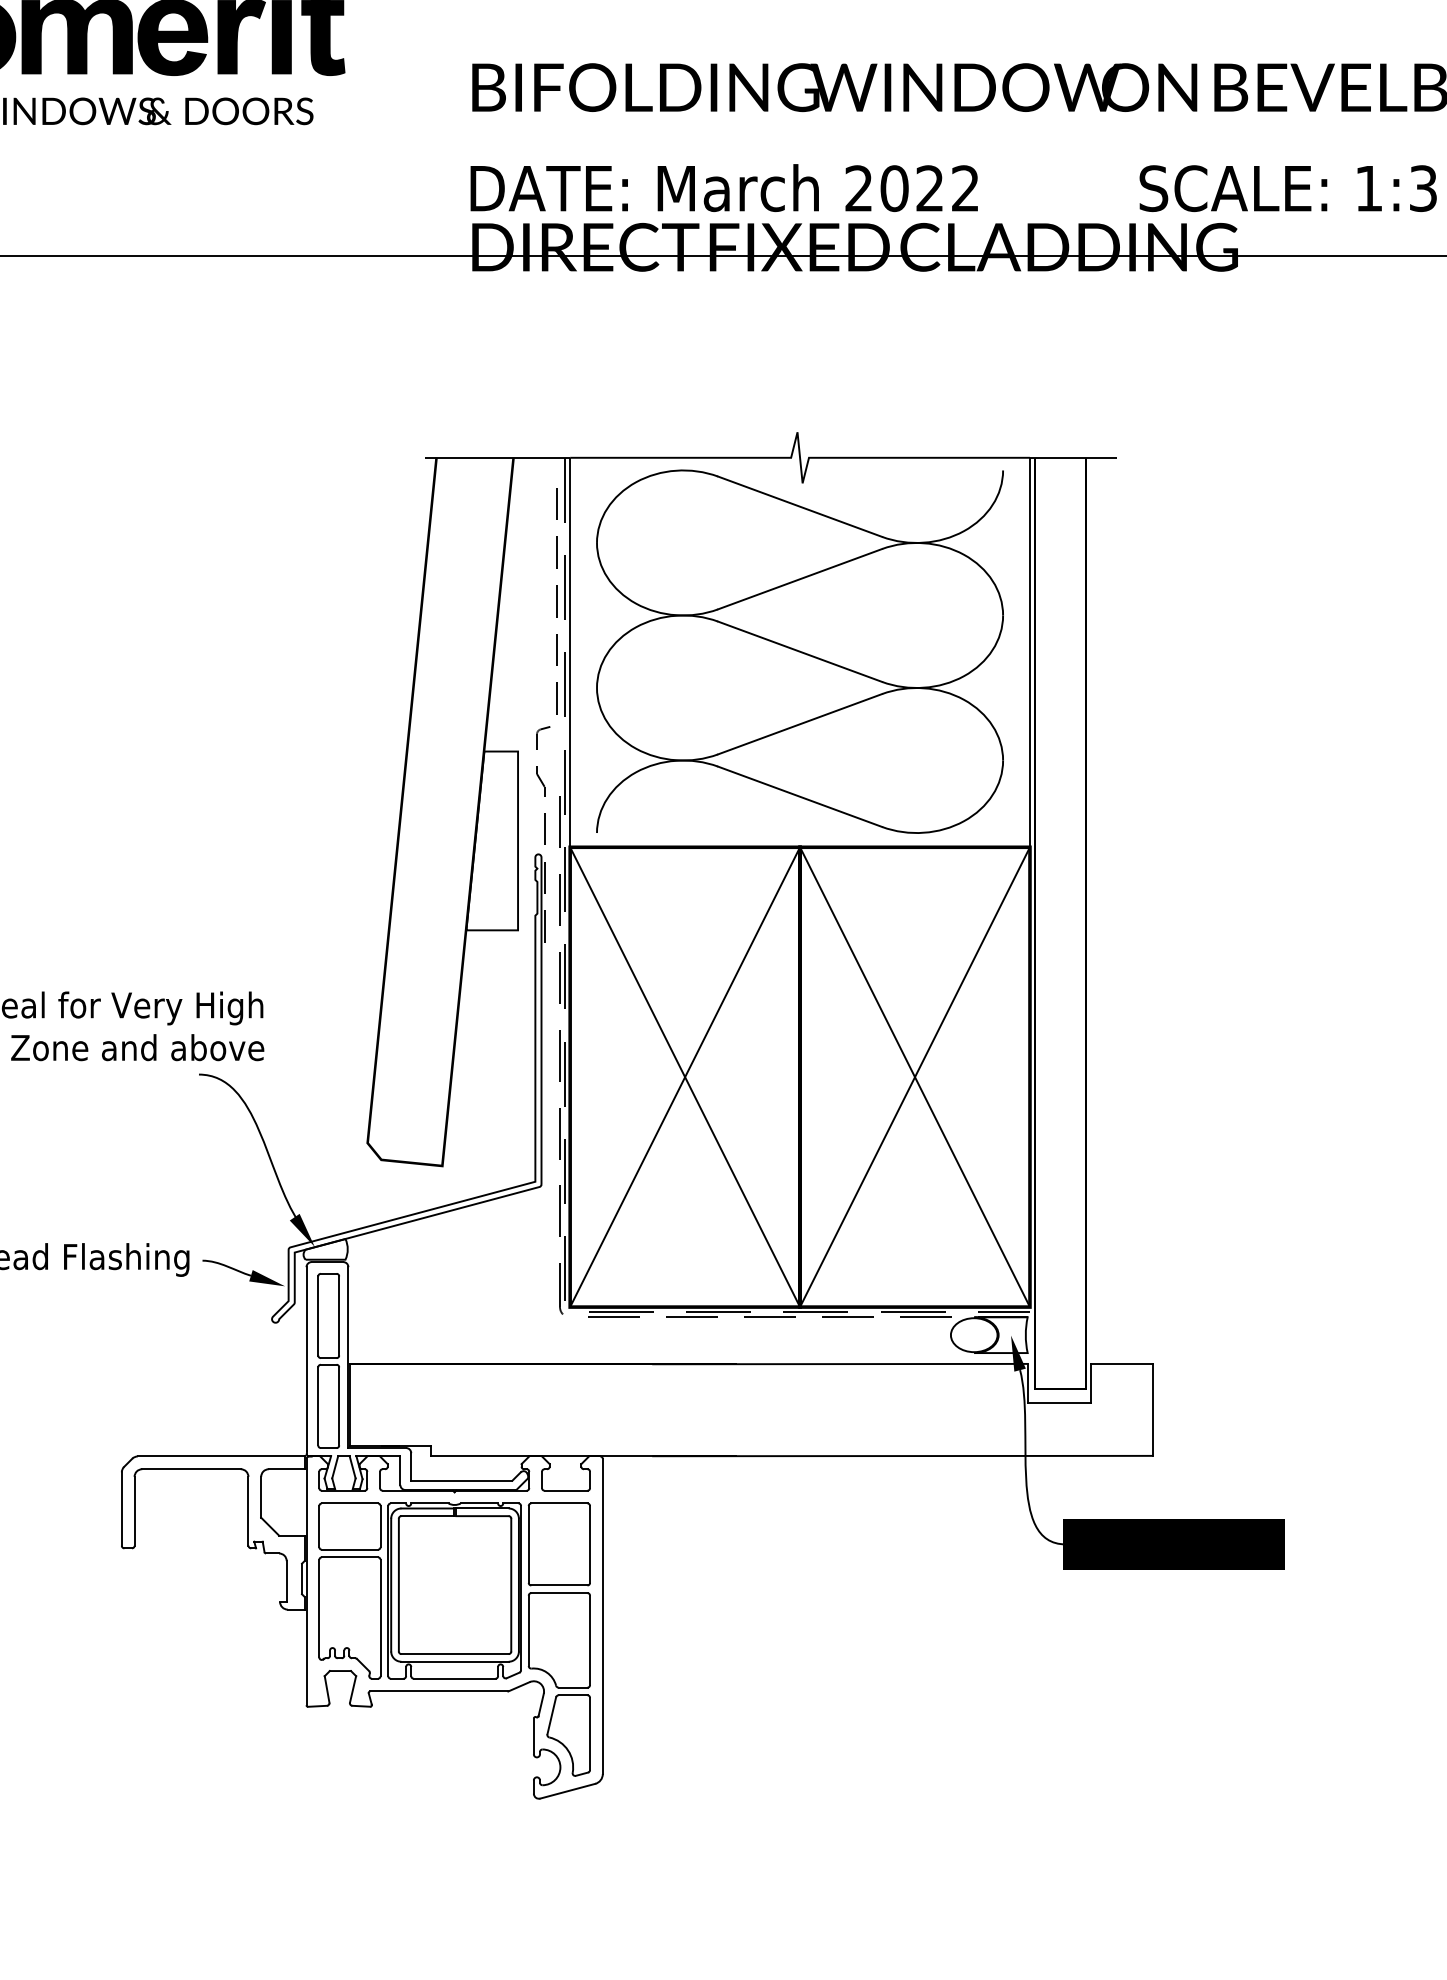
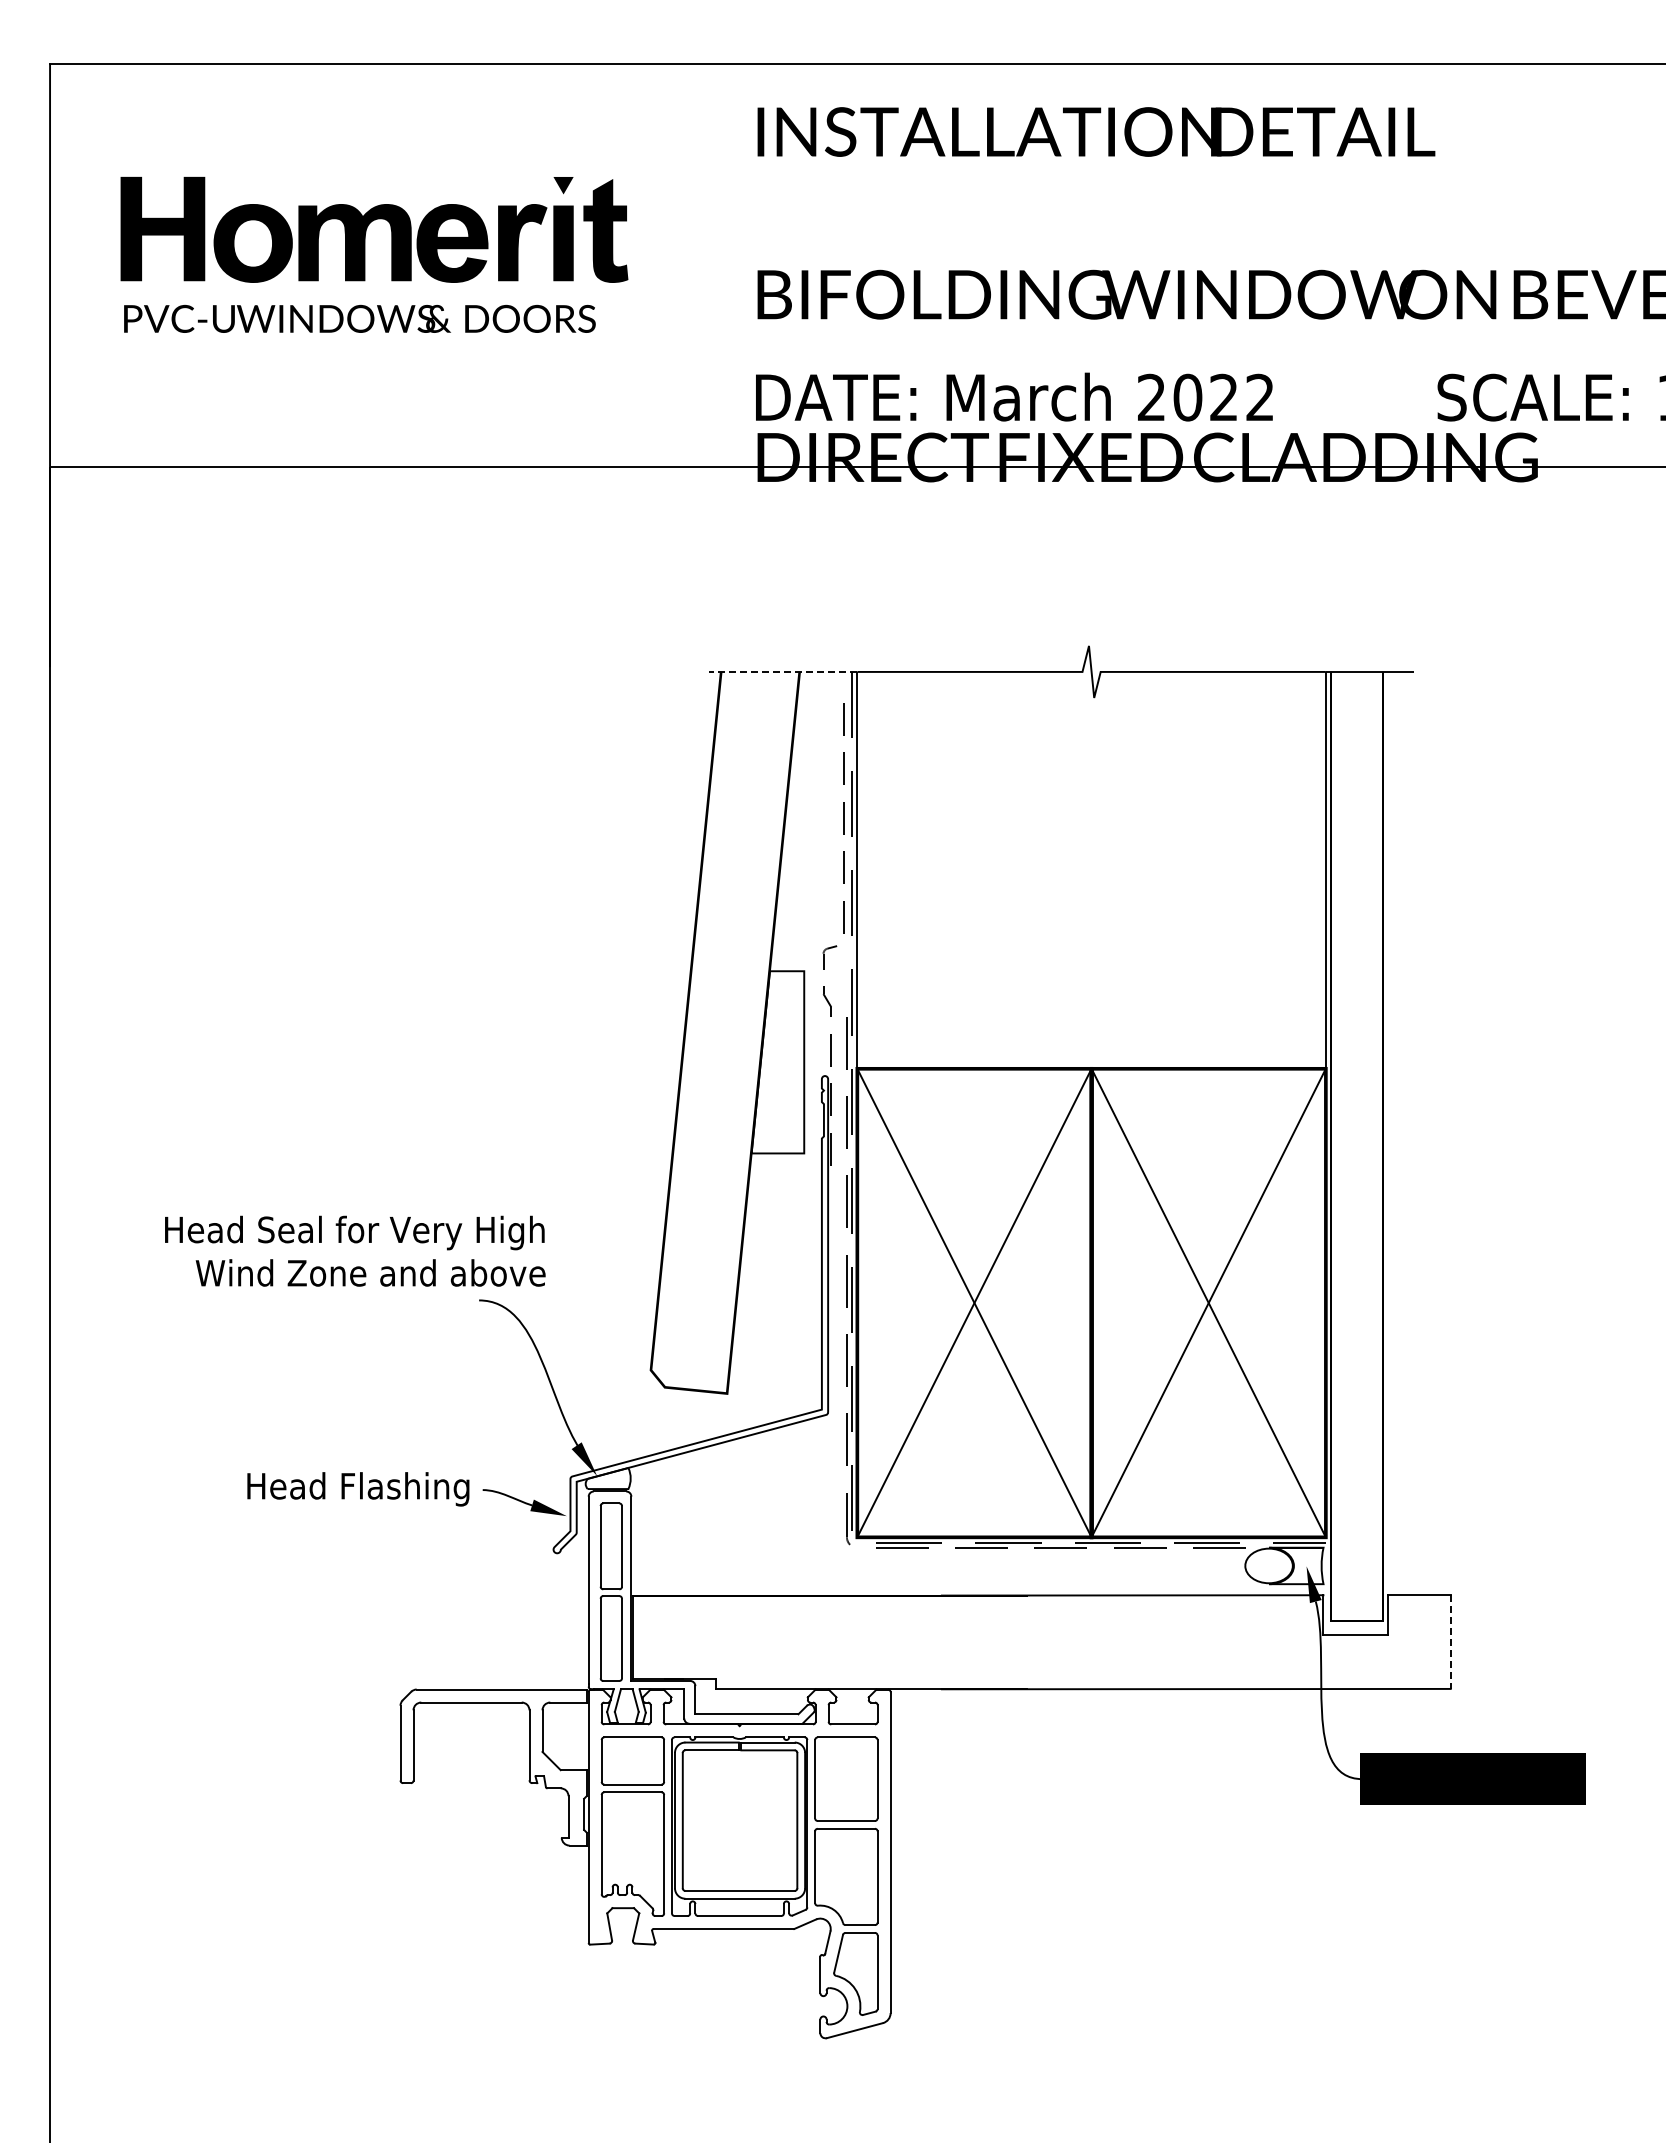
line: (496, 457) -> (782, 671), solid -> dashed
part: (799, 651) -> (1091, 869), removed
line: (1152, 1410) -> (1450, 1642), solid -> dashed

